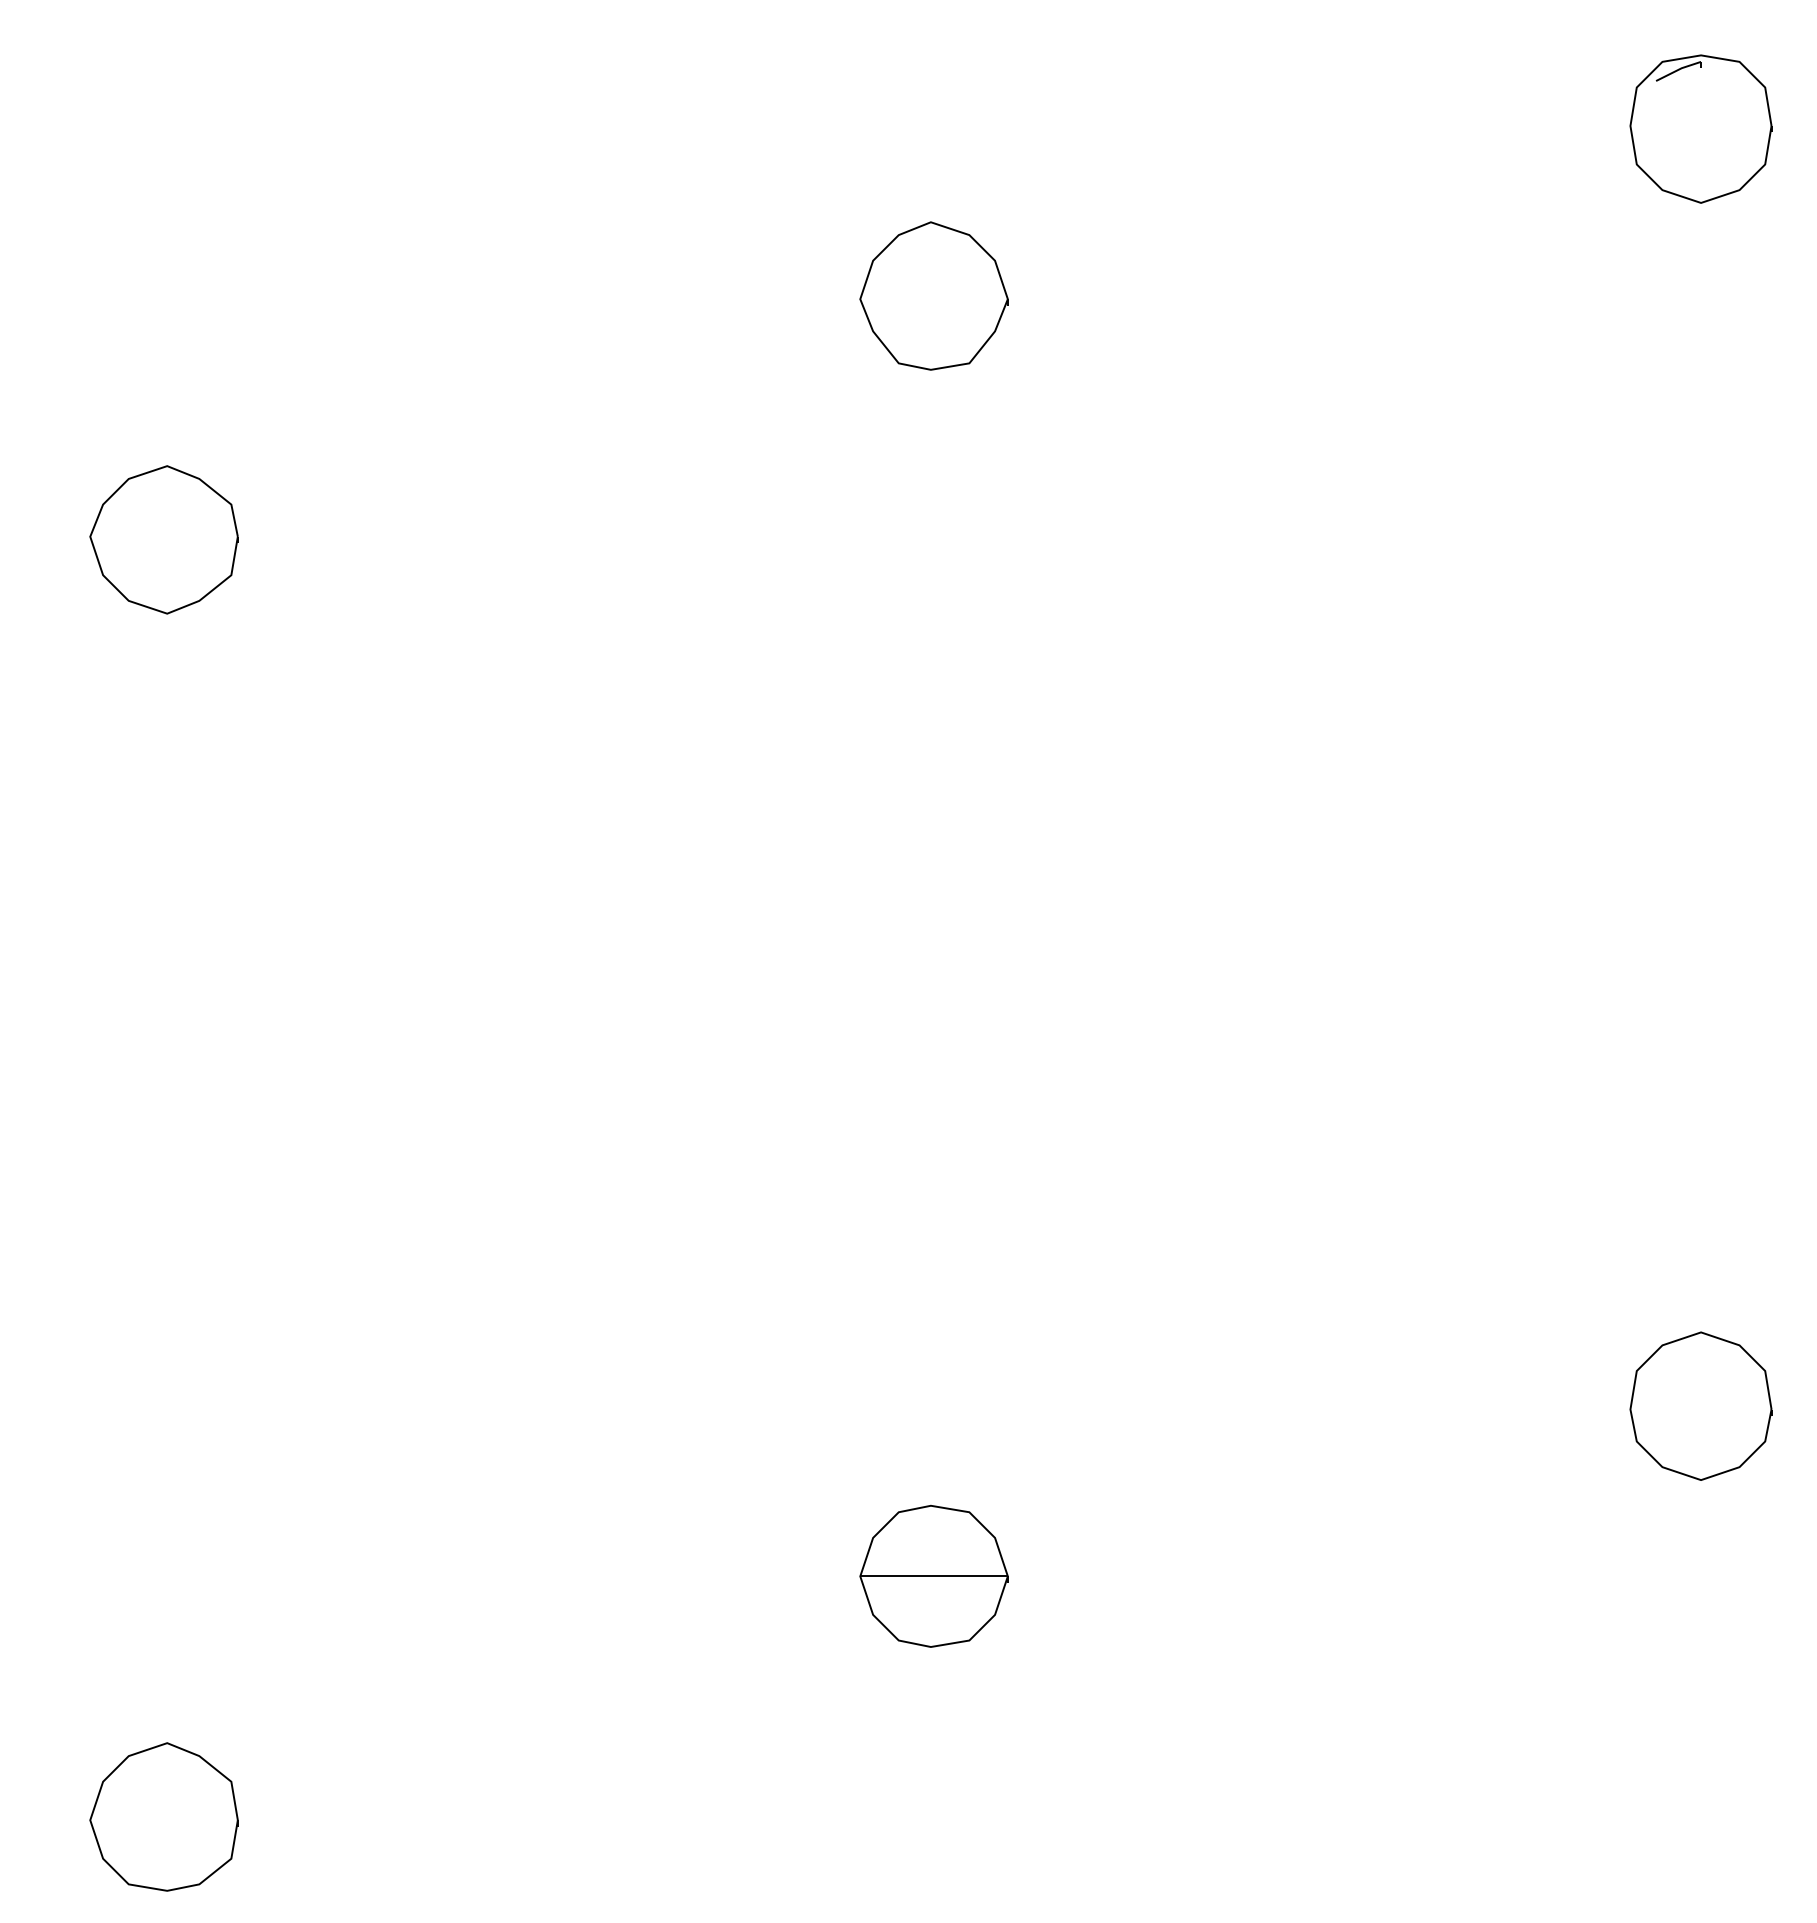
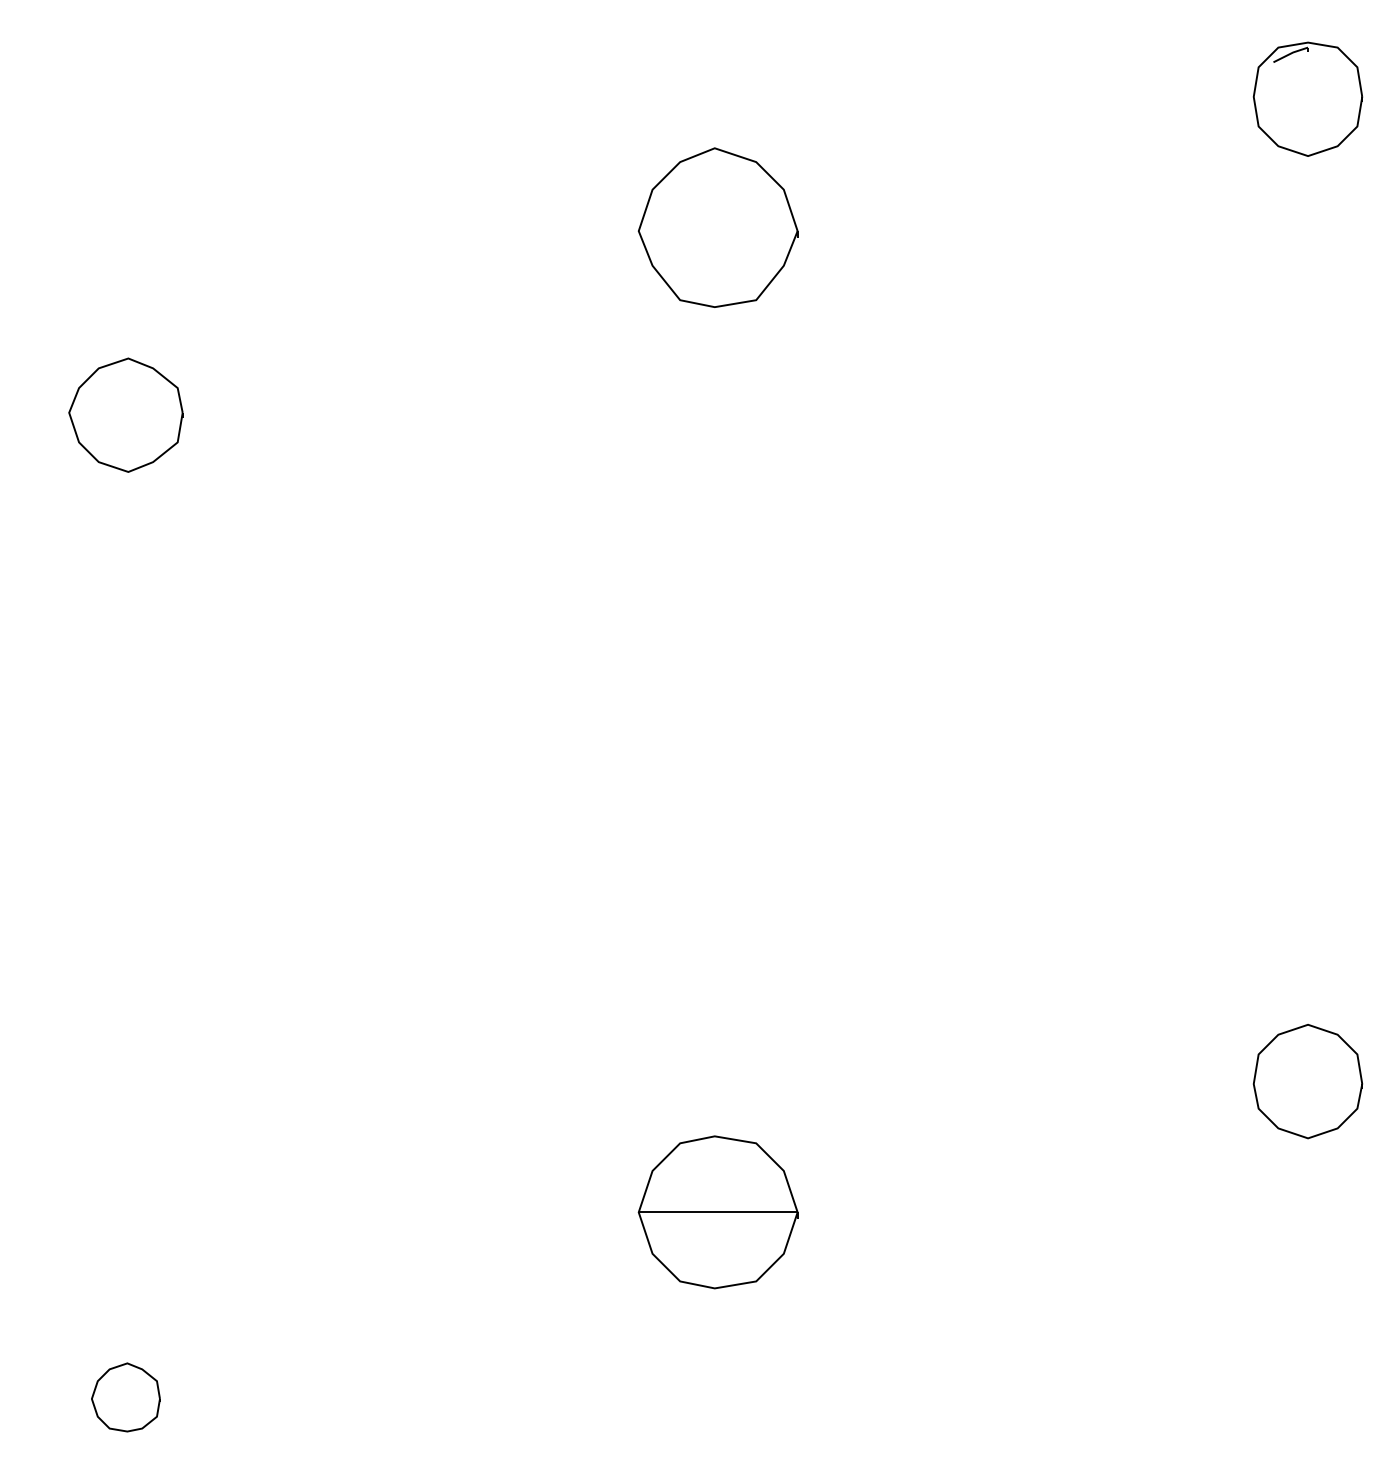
part: (933, 295) -> (717, 227), size x1.4
part: (933, 1576) -> (717, 1212), size x1.4
part: (163, 1816) -> (125, 1397), size x0.6

